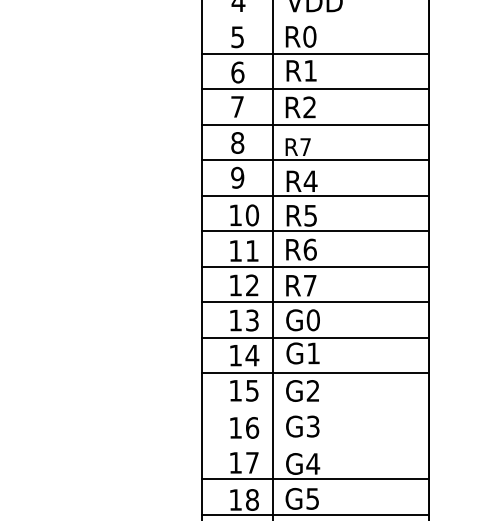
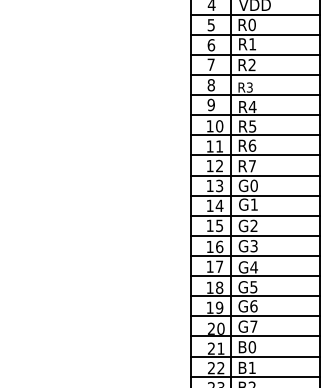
line: (315, 18) -> (255, 14), added
text: (305, 146) -> (249, 87), R7 -> R3
line: (315, 407) -> (255, 235), added
line: (315, 444) -> (255, 256), added

